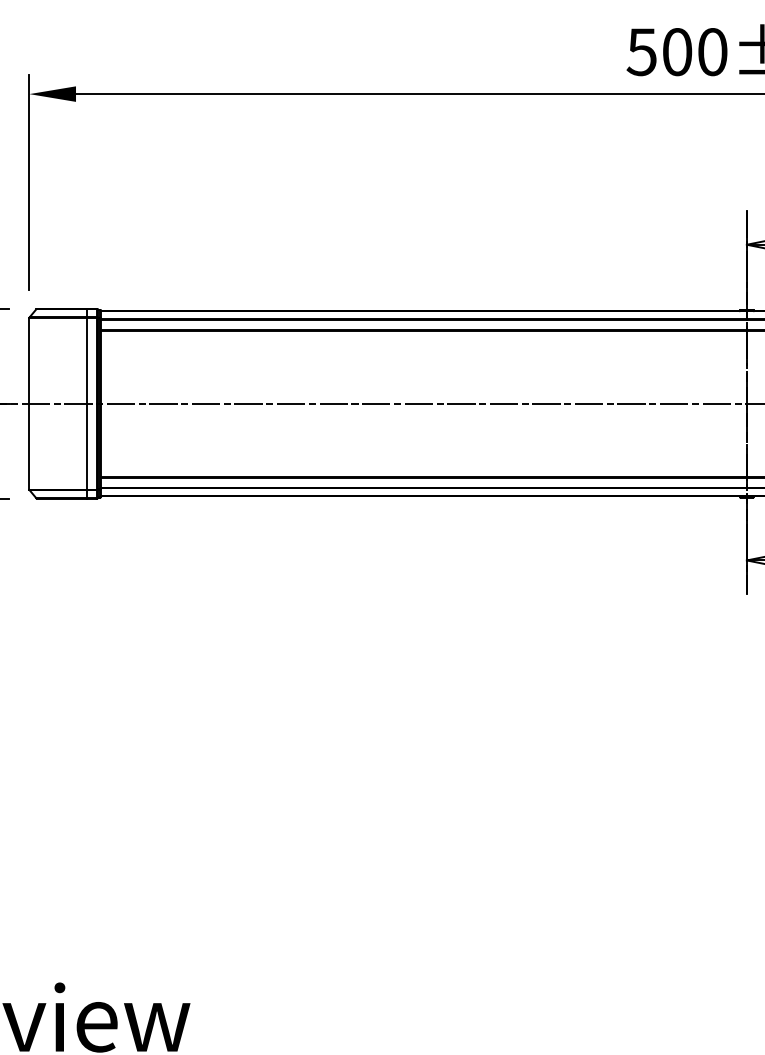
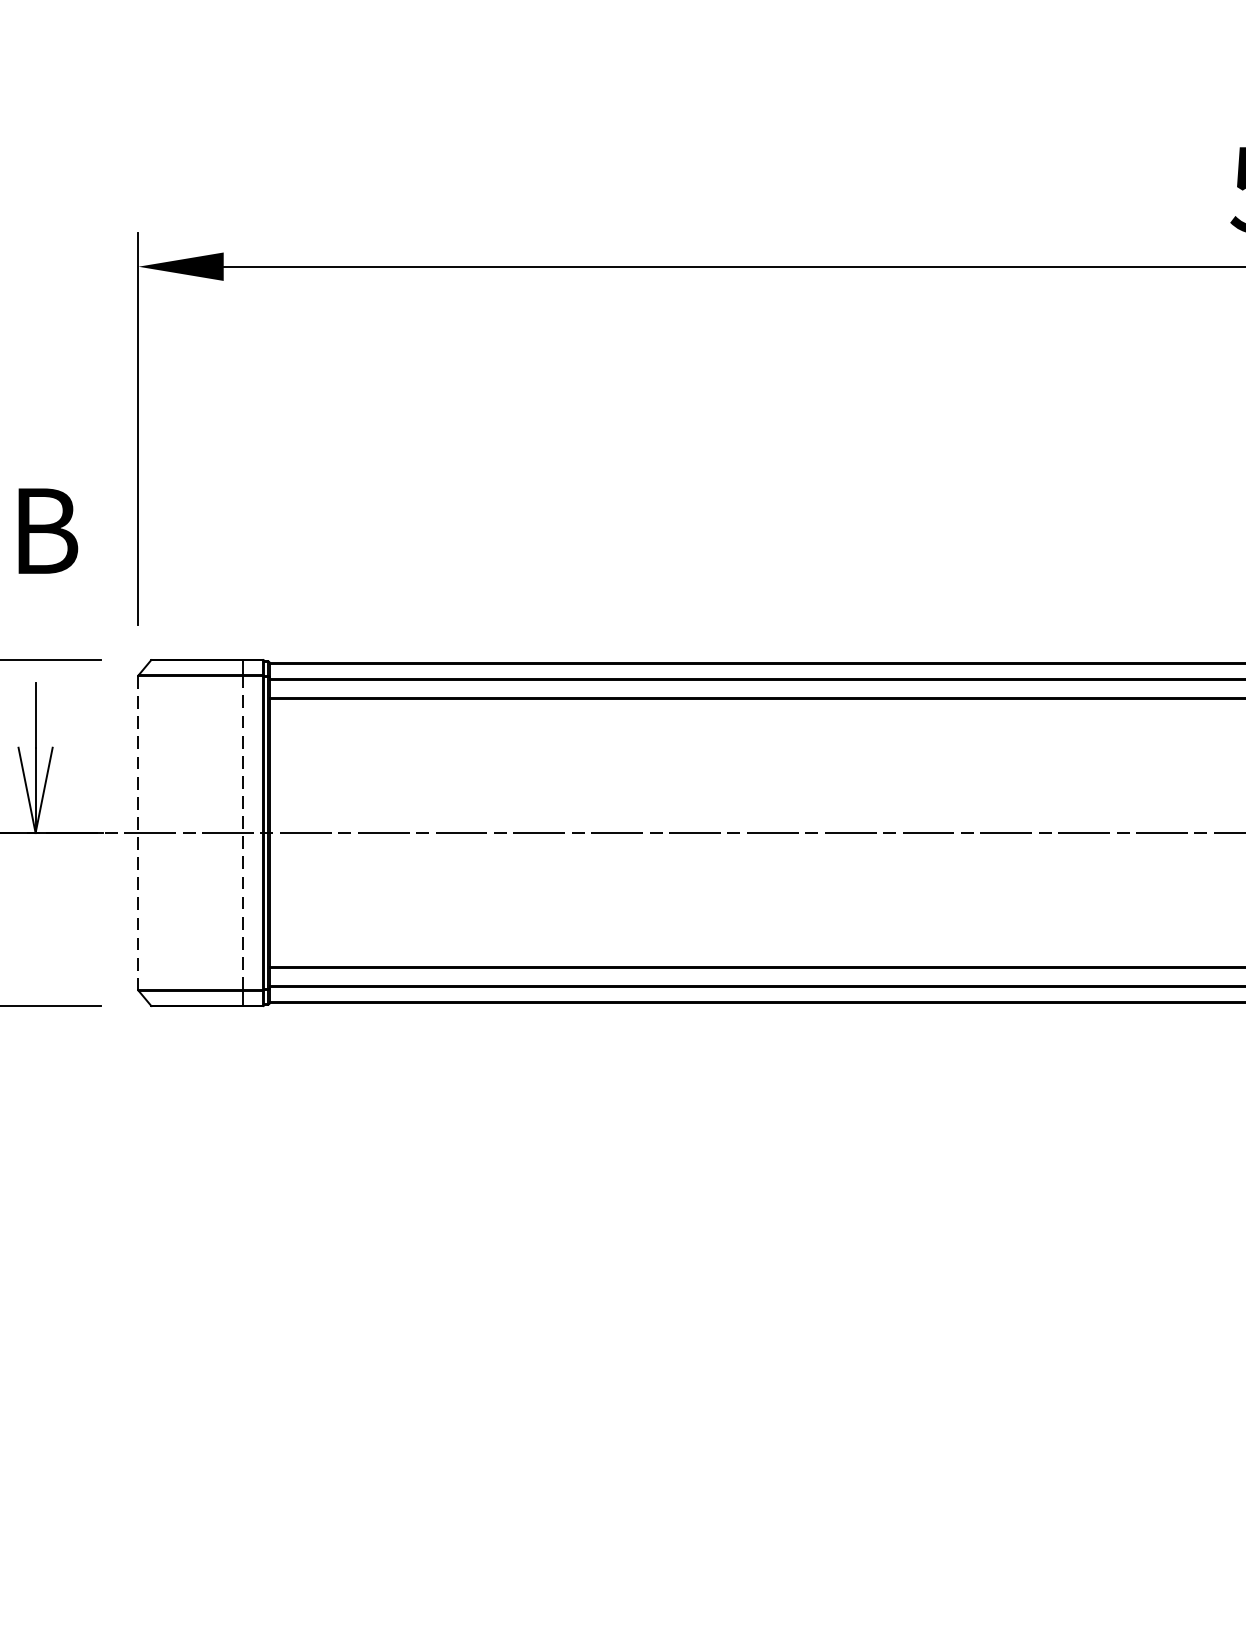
line: (29, 403) -> (138, 832), solid -> dashed
line: (86, 403) -> (242, 832), solid -> dashed

